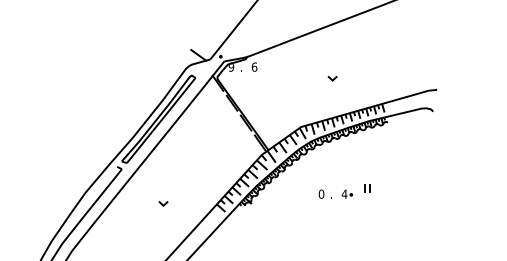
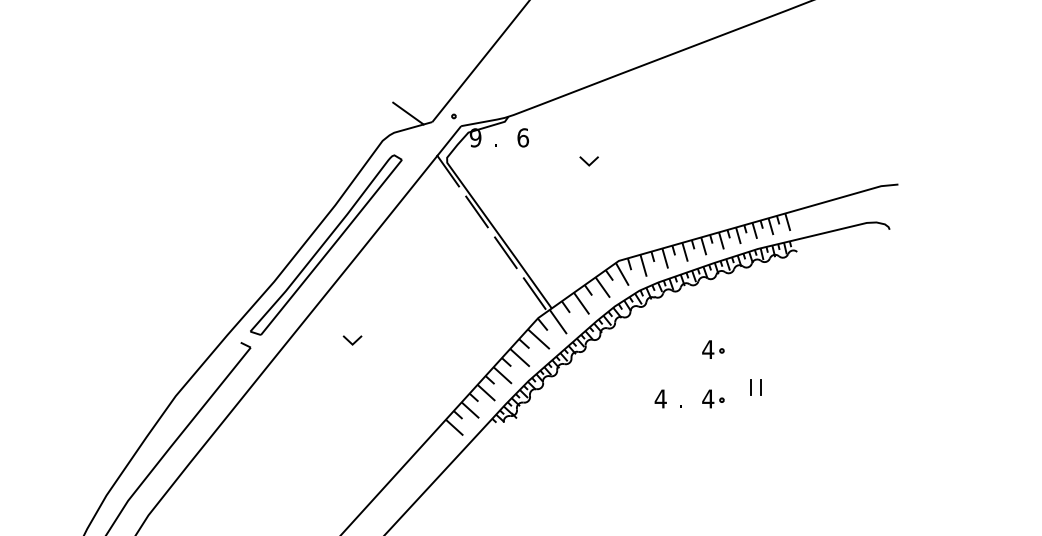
line: (331, 78) -> (586, 161), moved
part: (346, 169) -> (712, 348), added
text: (321, 193) -> (660, 397), 0 -> 4
line: (162, 203) -> (350, 339), moved

